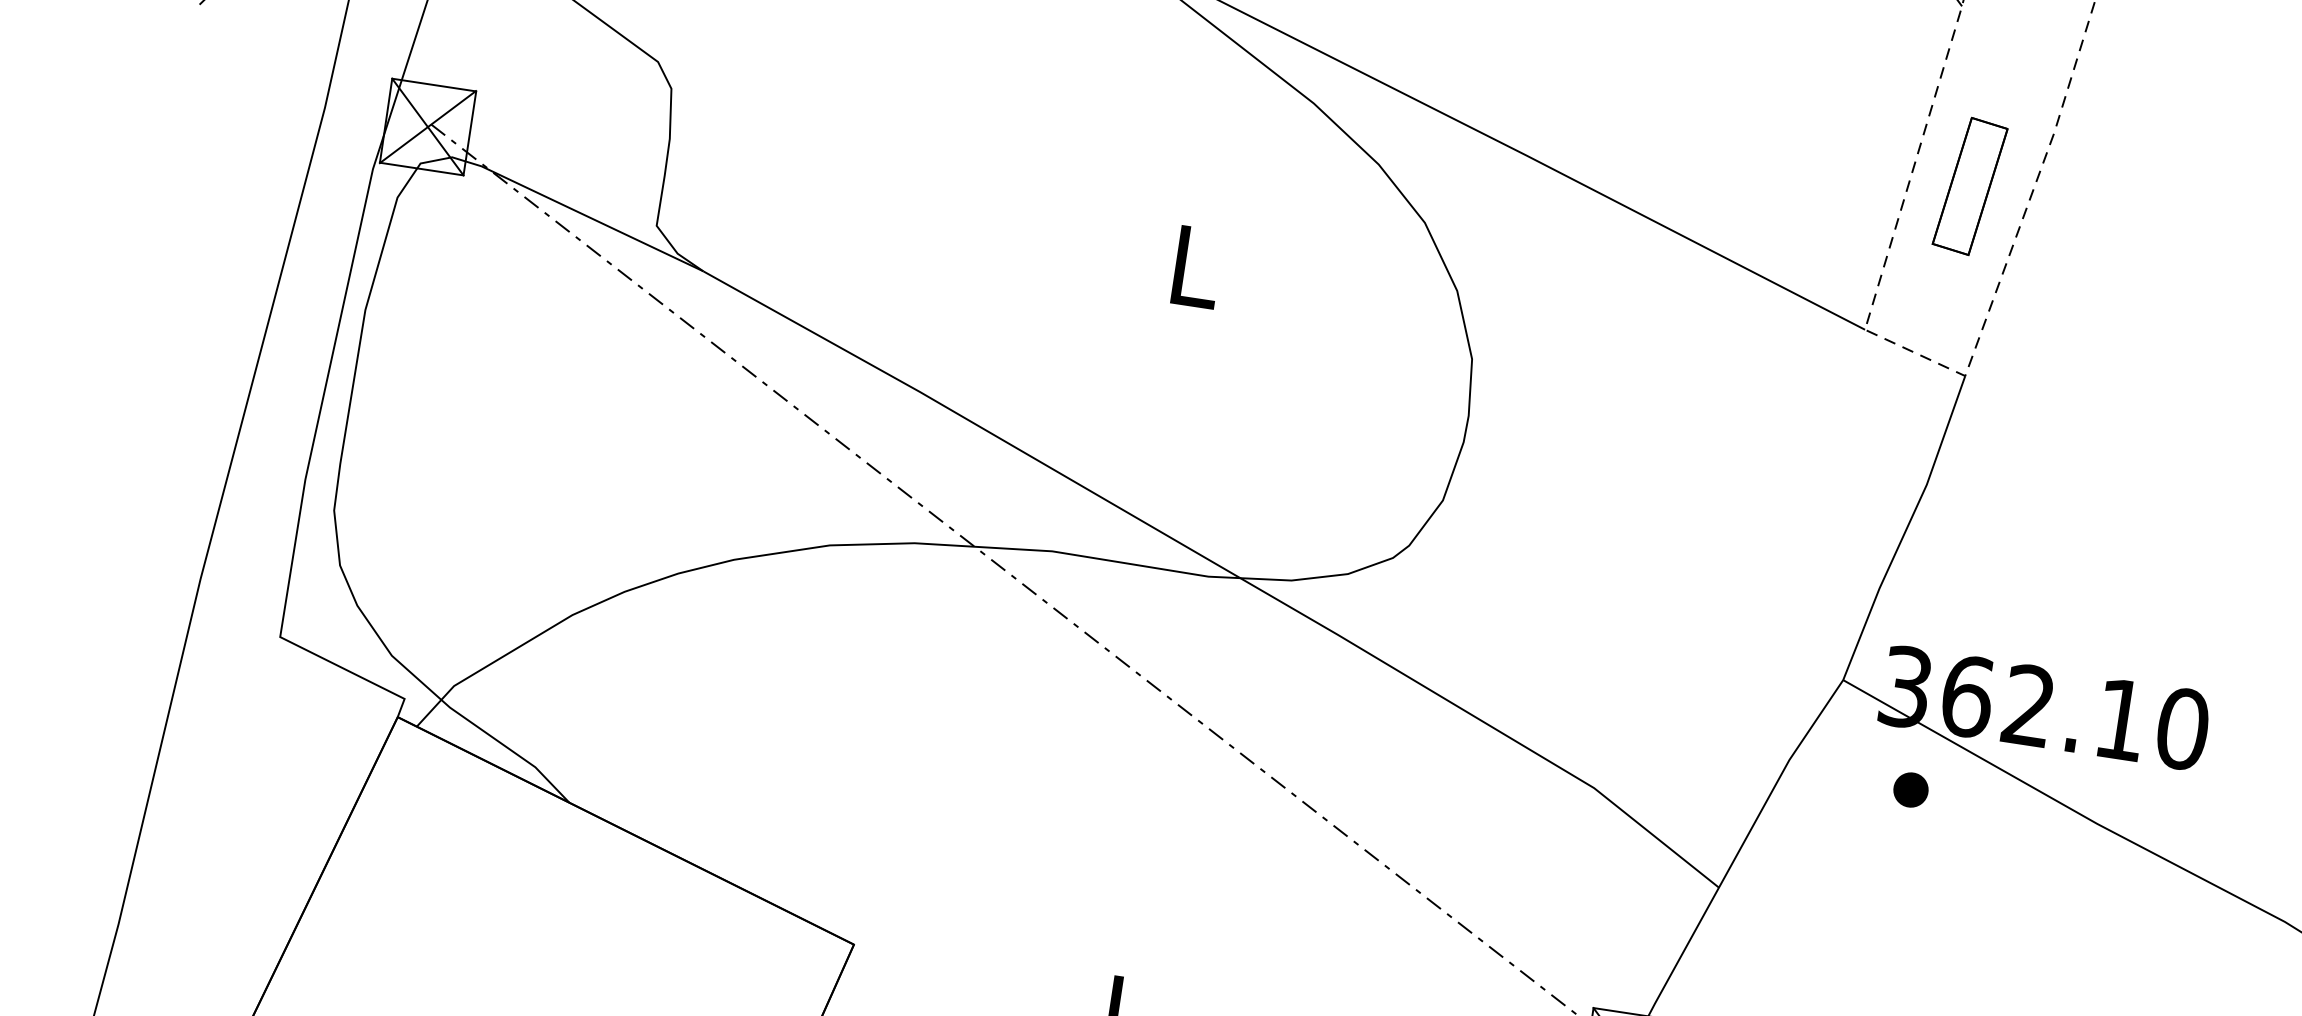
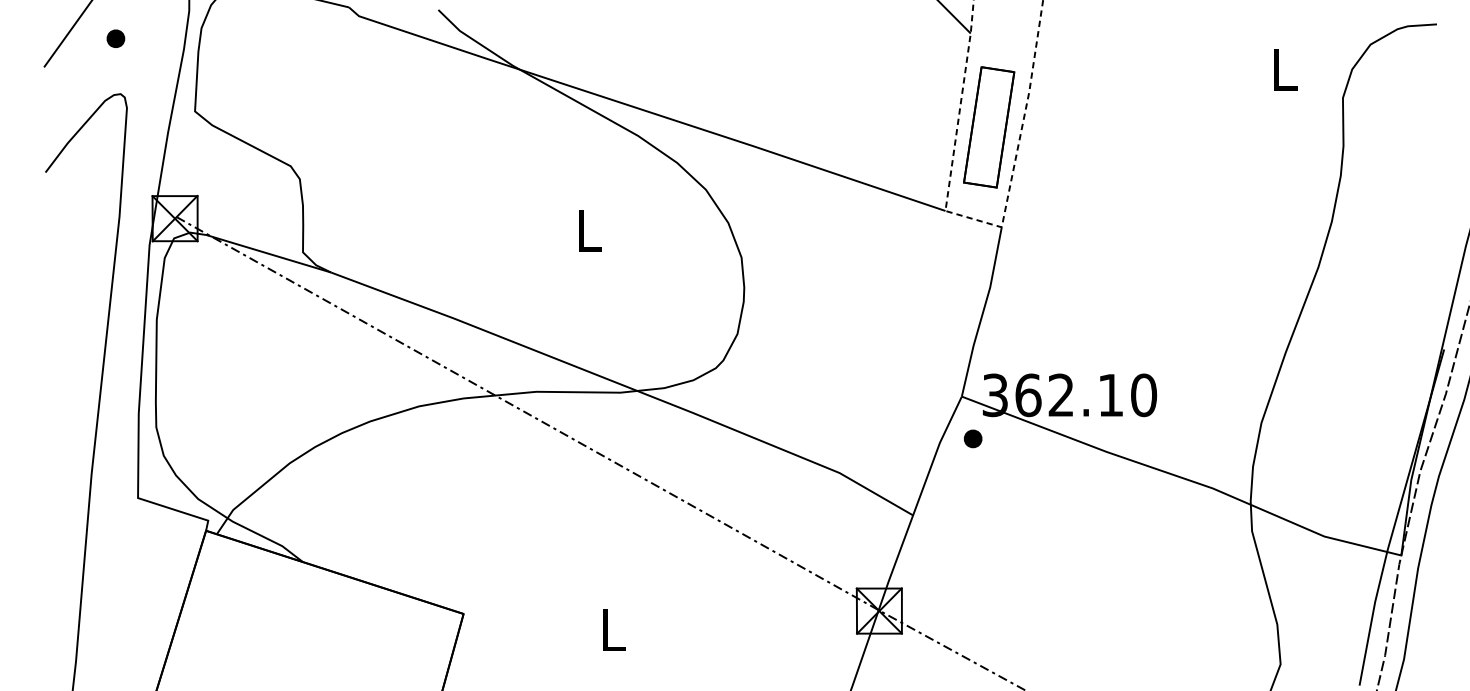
part: (1970, 186) -> (989, 127), size x1.67
part: (1911, 789) -> (973, 438), moved

